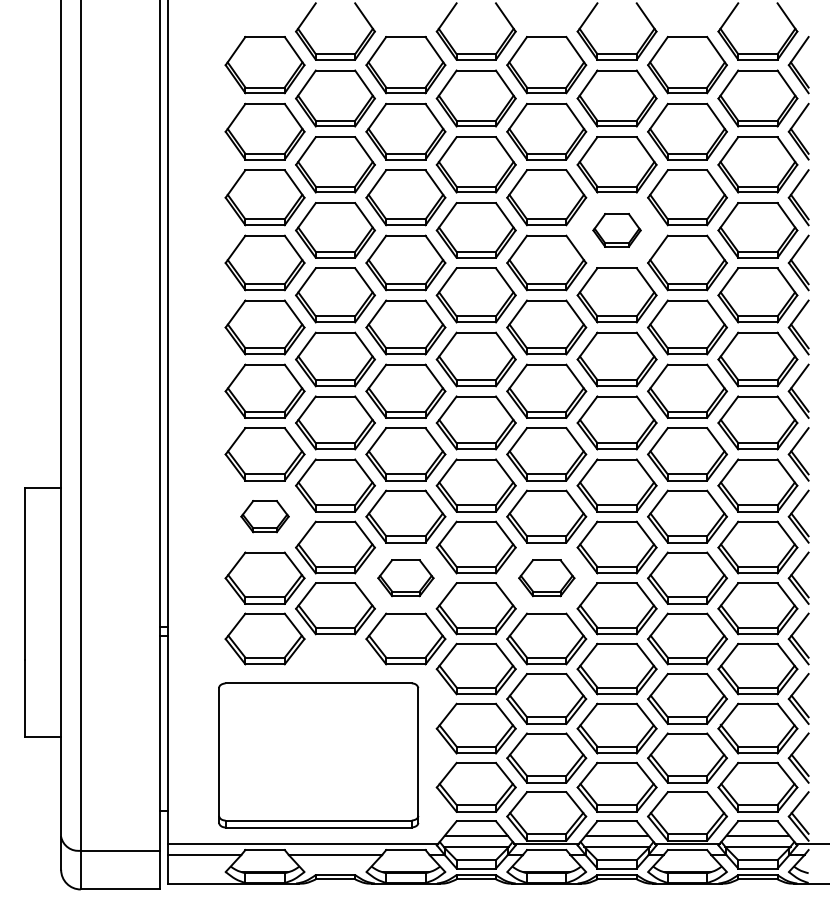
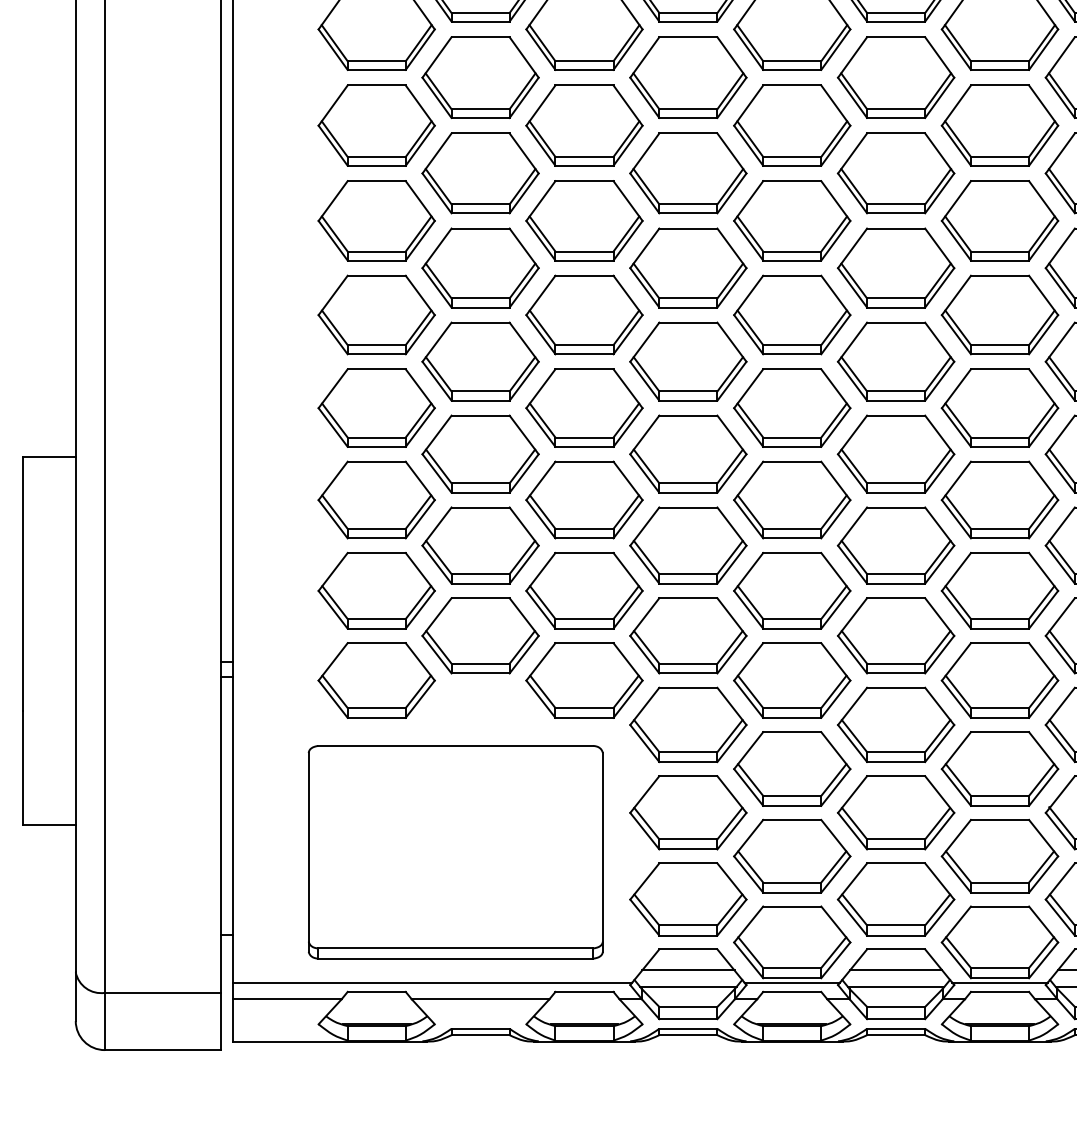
part: (616, 230) -> (895, 77), size x1.67
part: (264, 516) -> (375, 499), size x1.67
part: (405, 577) -> (583, 589), size x1.43
part: (546, 577) -> (791, 589), size x1.43

